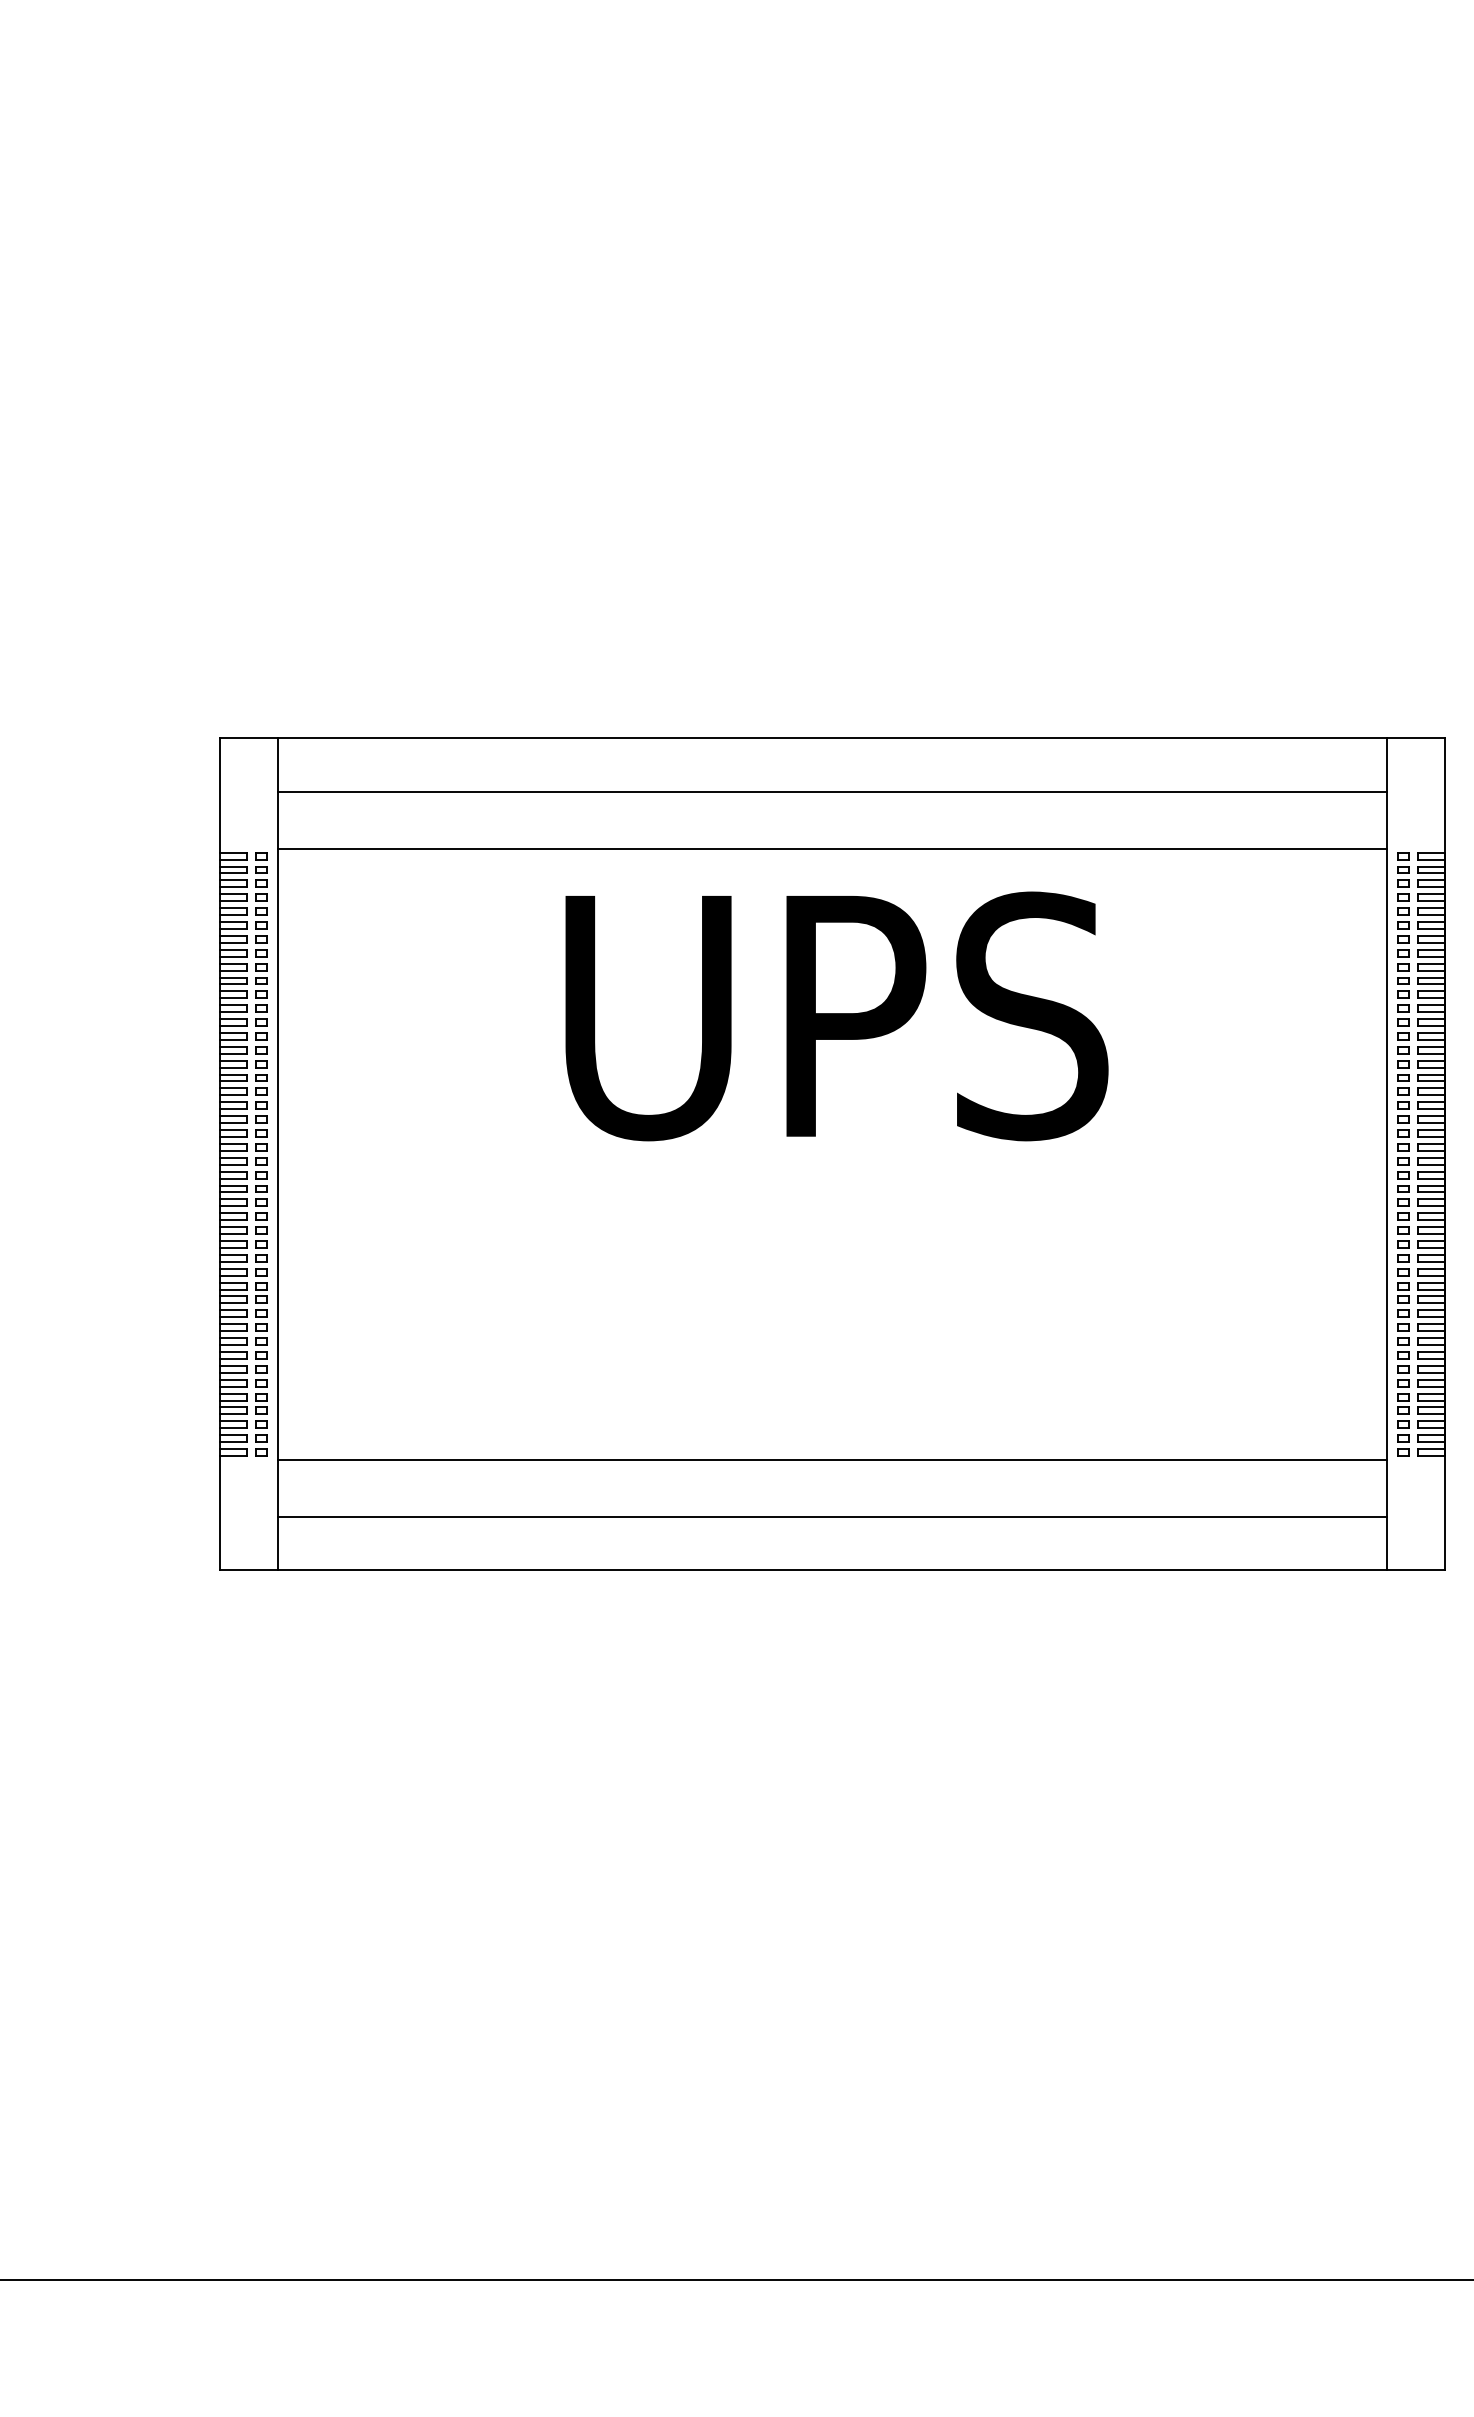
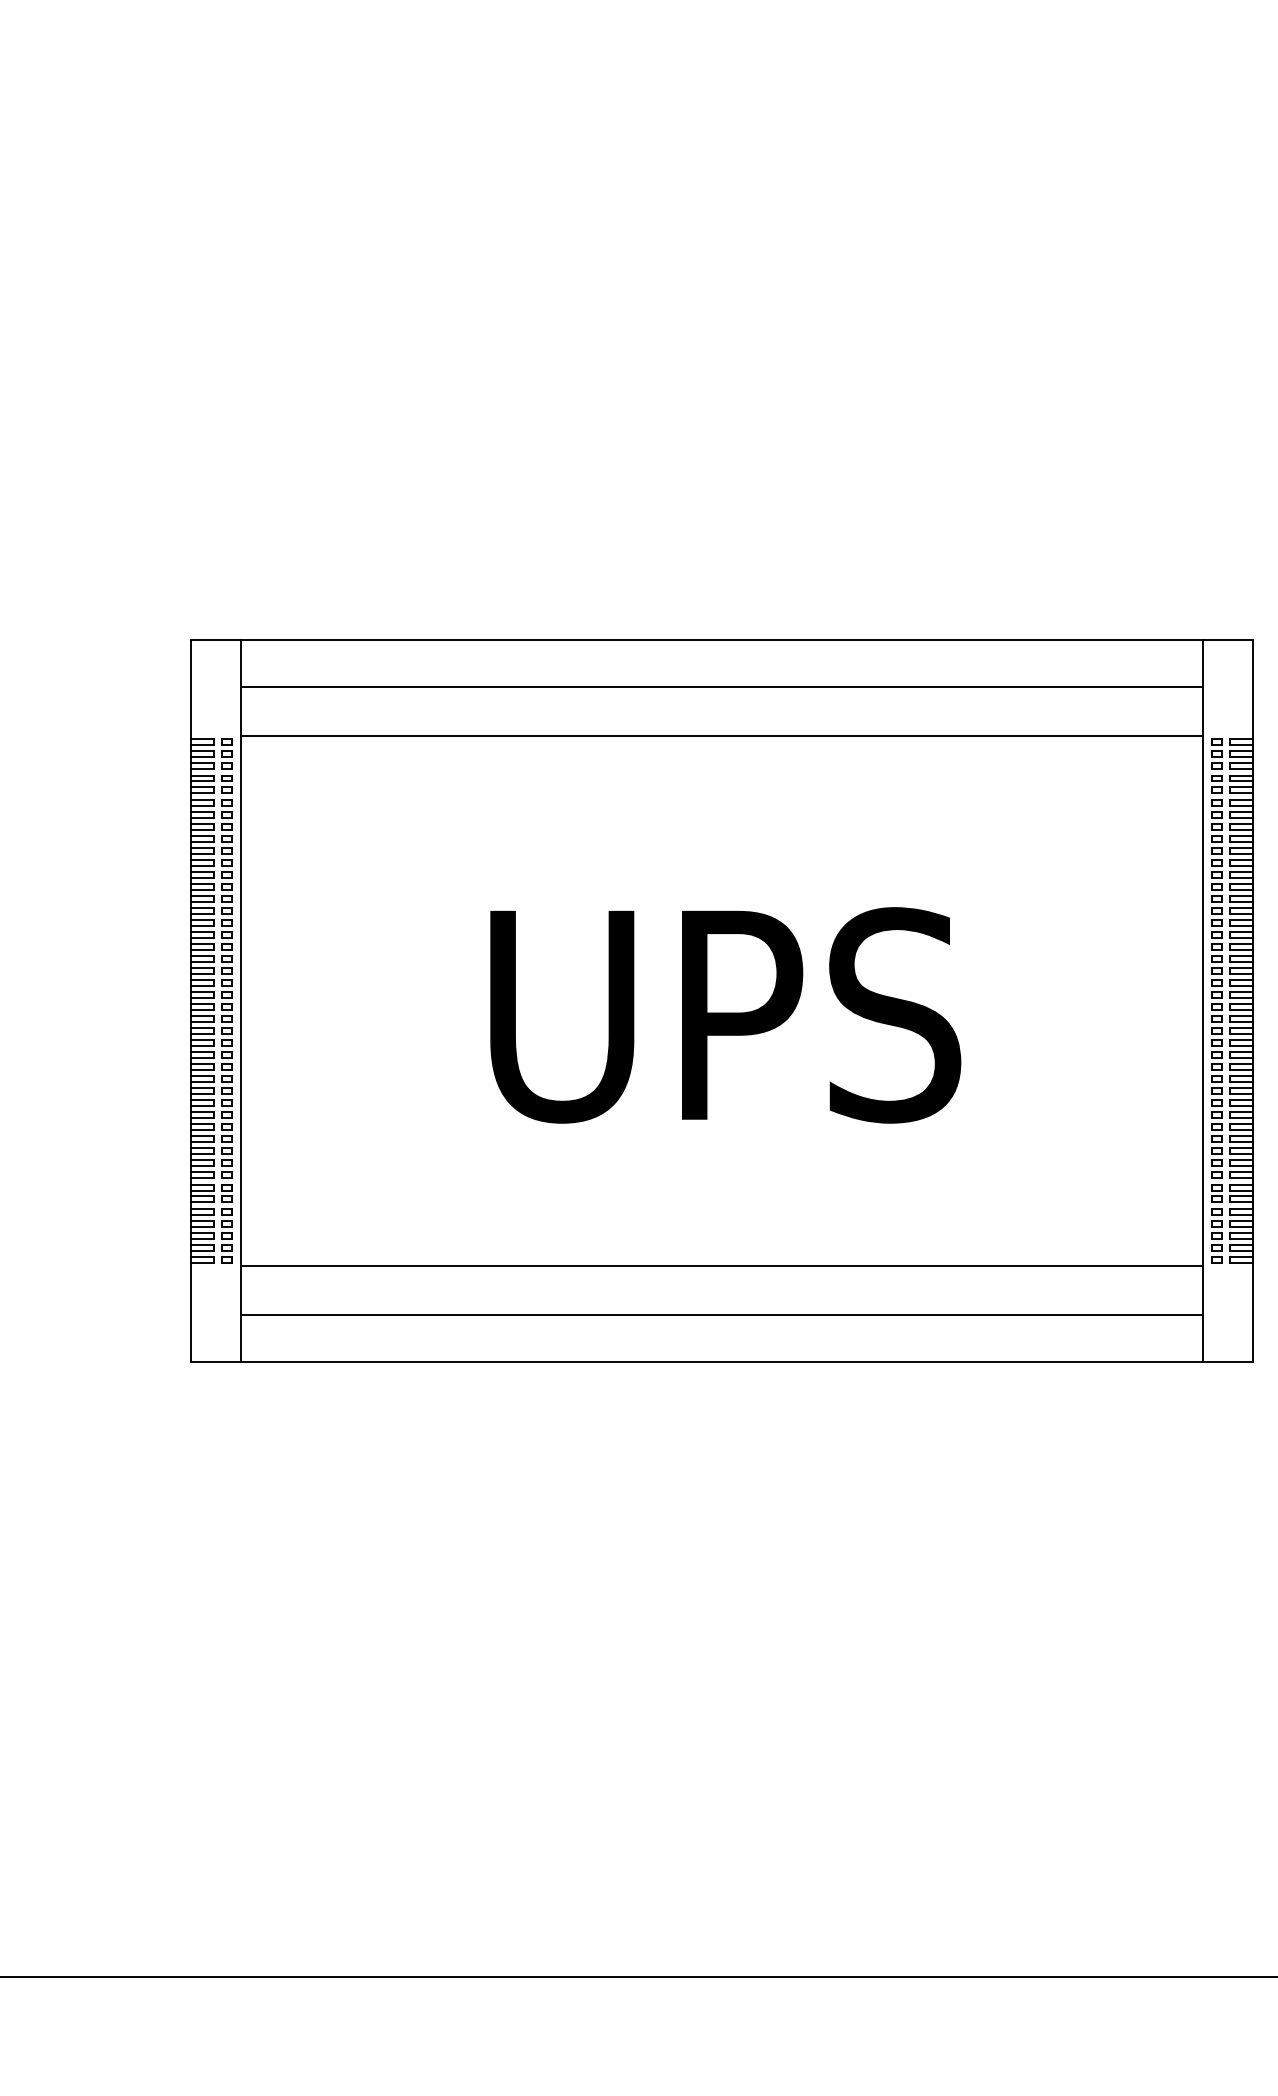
text: (836, 1016) -> (725, 1015), moved

